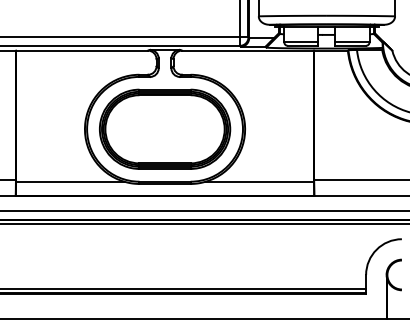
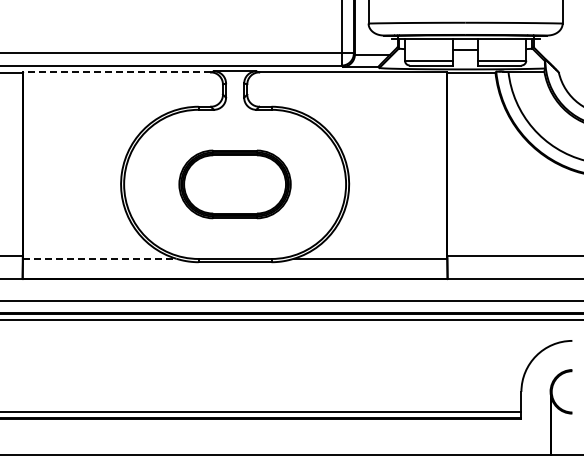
line: (81, 50) -> (116, 72), solid -> dashed
part: (164, 129) -> (234, 184), size x0.6
line: (69, 181) -> (99, 258), solid -> dashed

